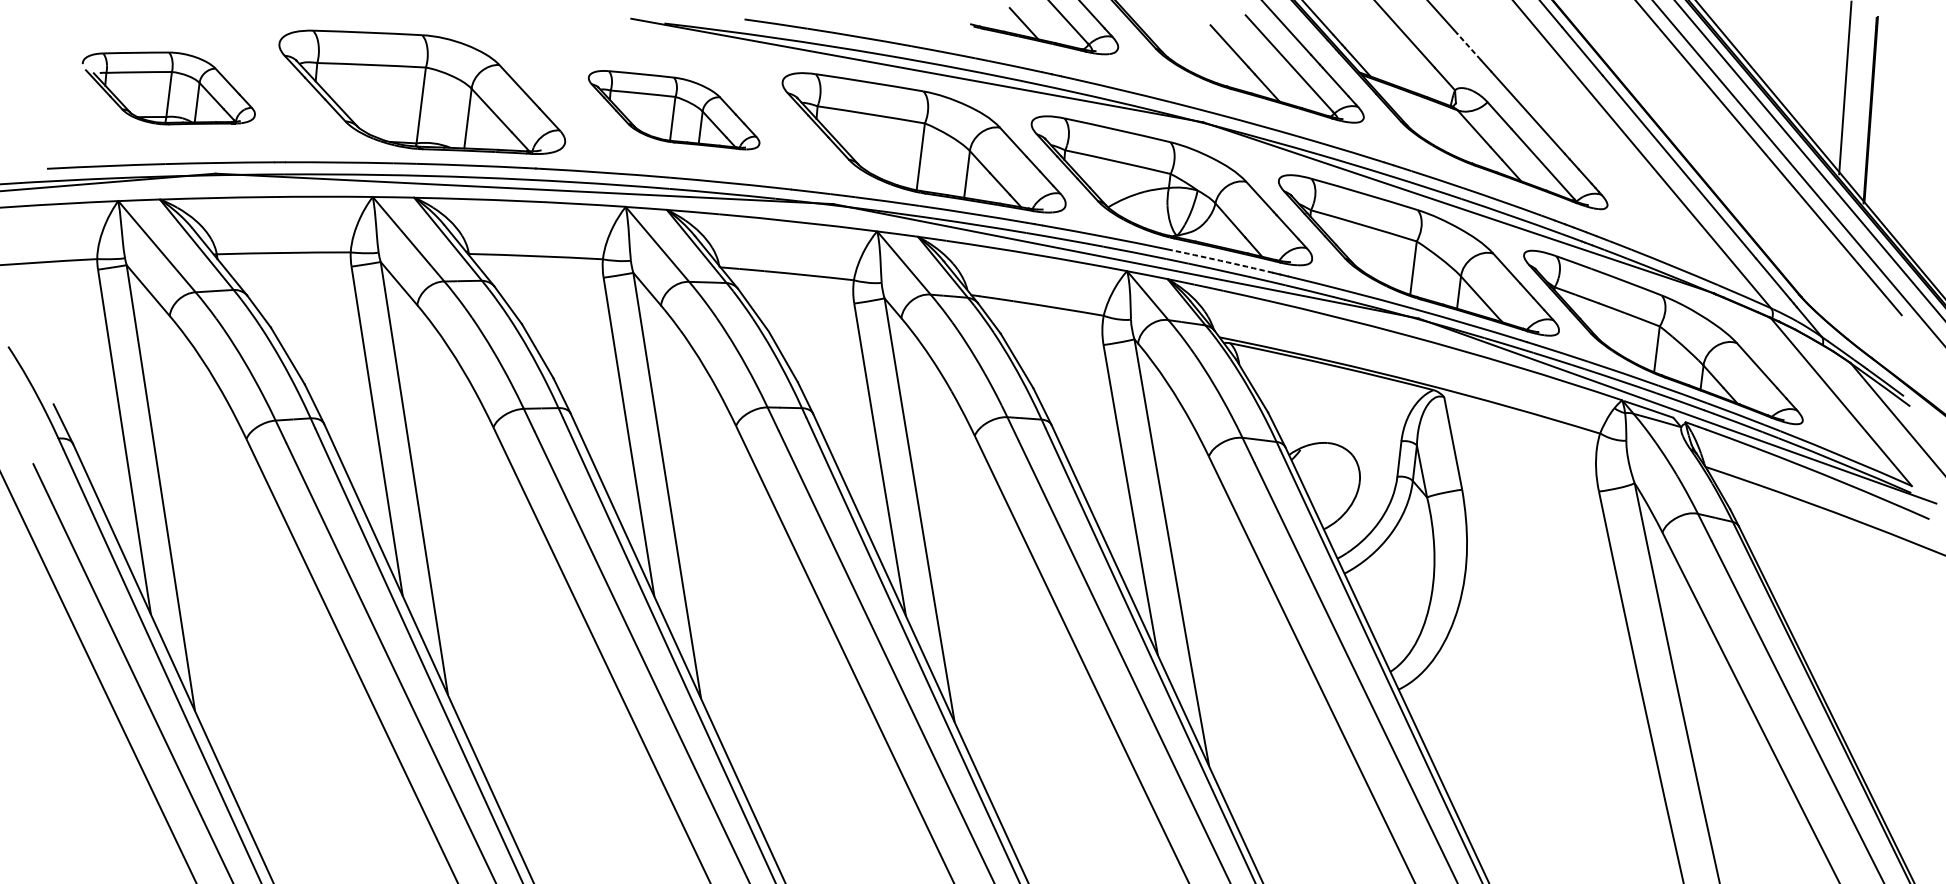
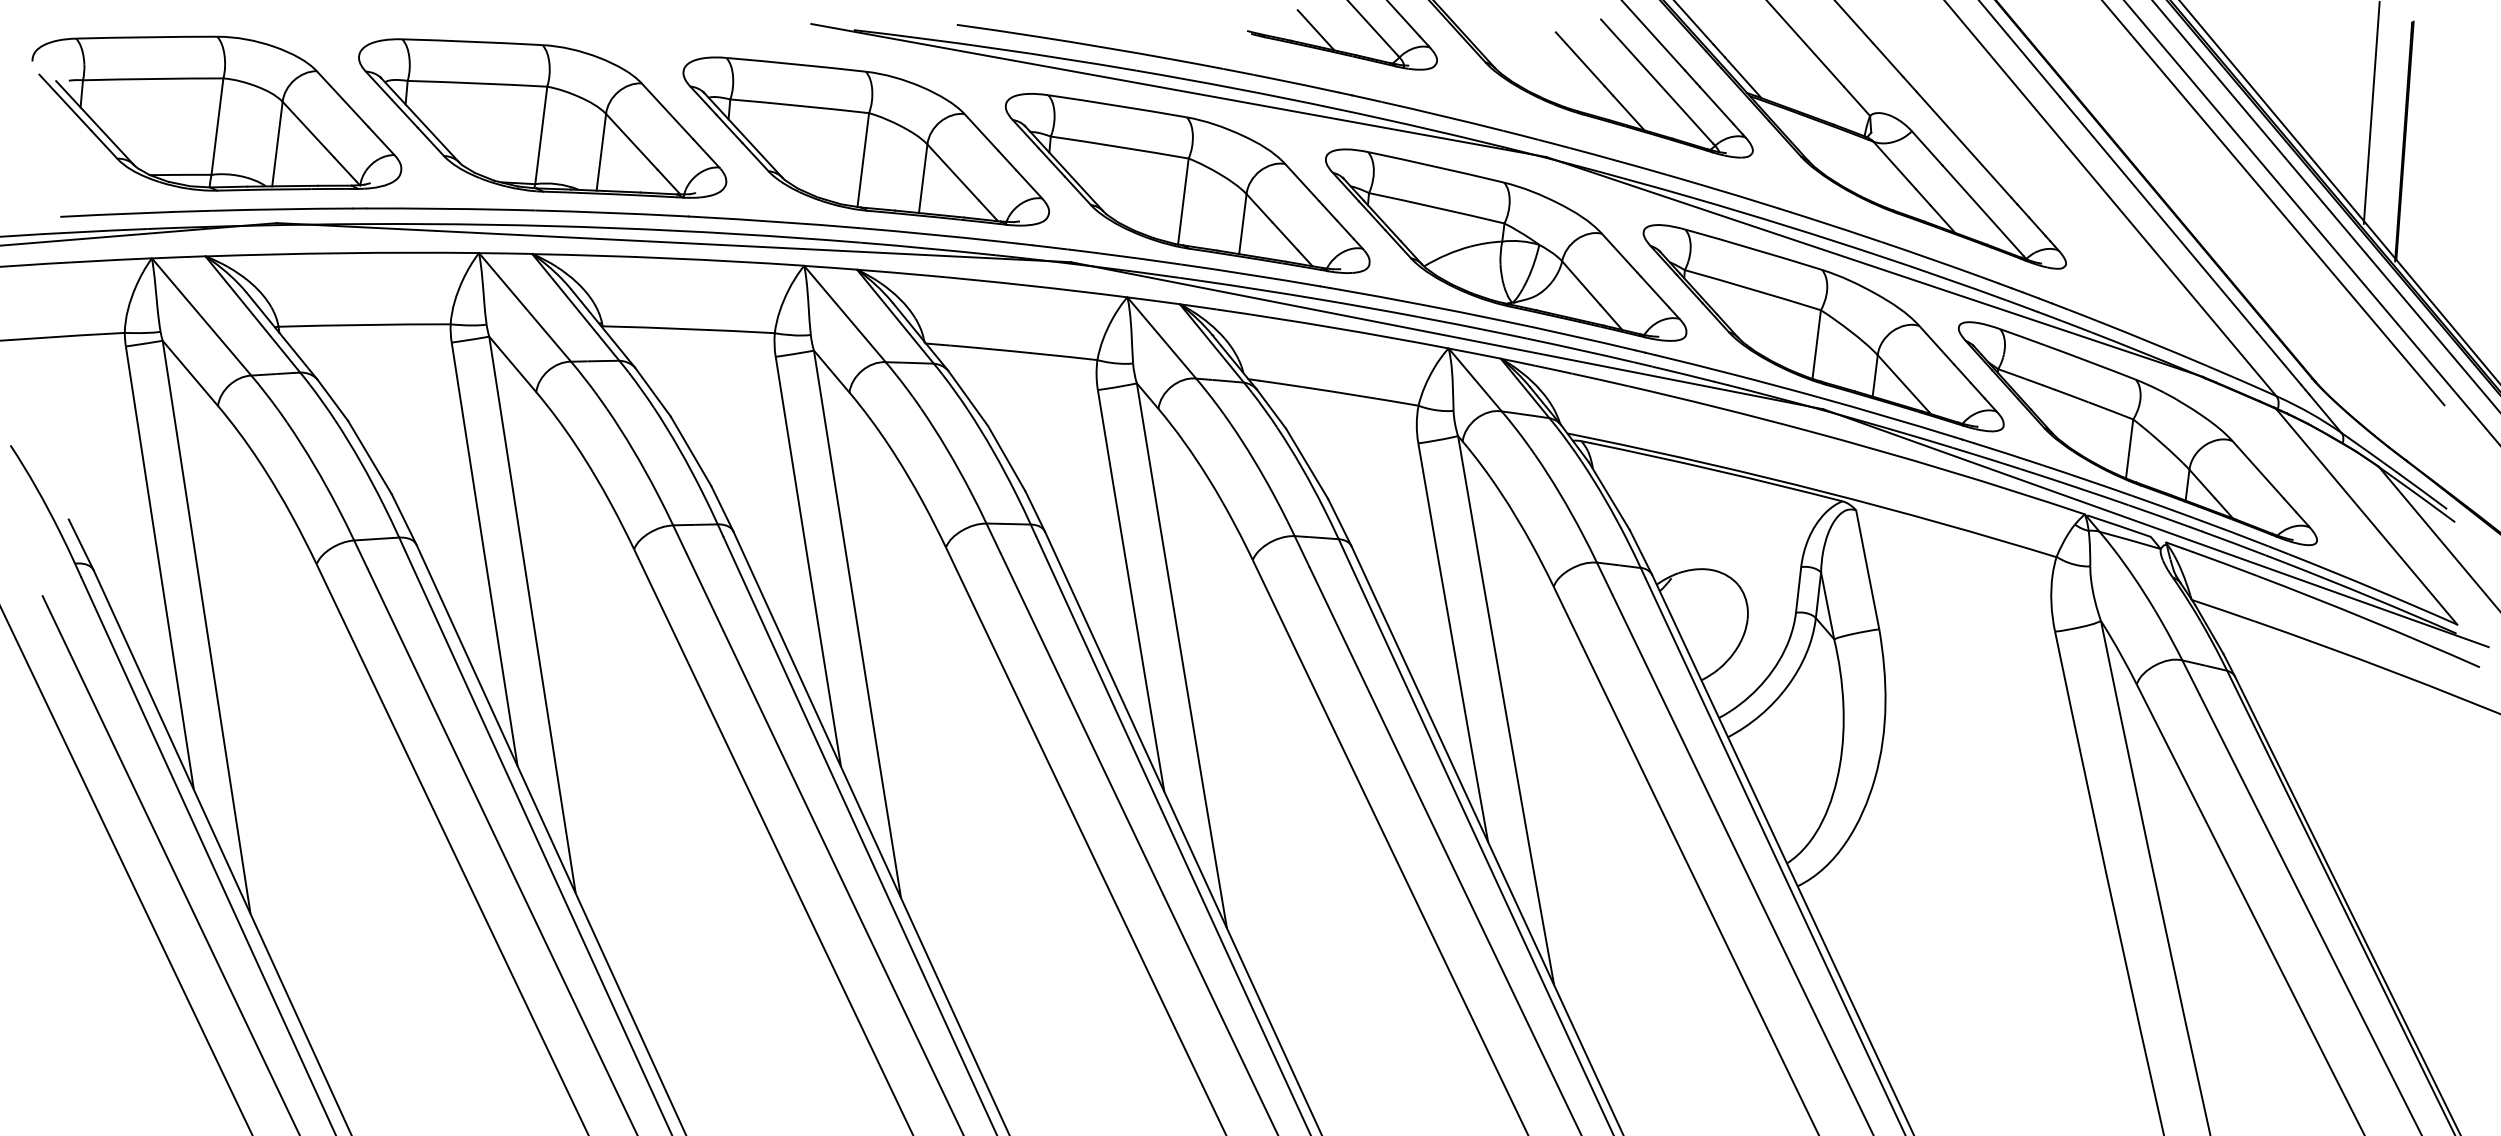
line: (1469, 47) -> (1888, 60), dashed -> solid
part: (168, 88) -> (216, 113), size x1.67
part: (674, 110) -> (866, 141), size x1.67
arc: (1220, 261) -> (1568, 335), dashed -> solid

